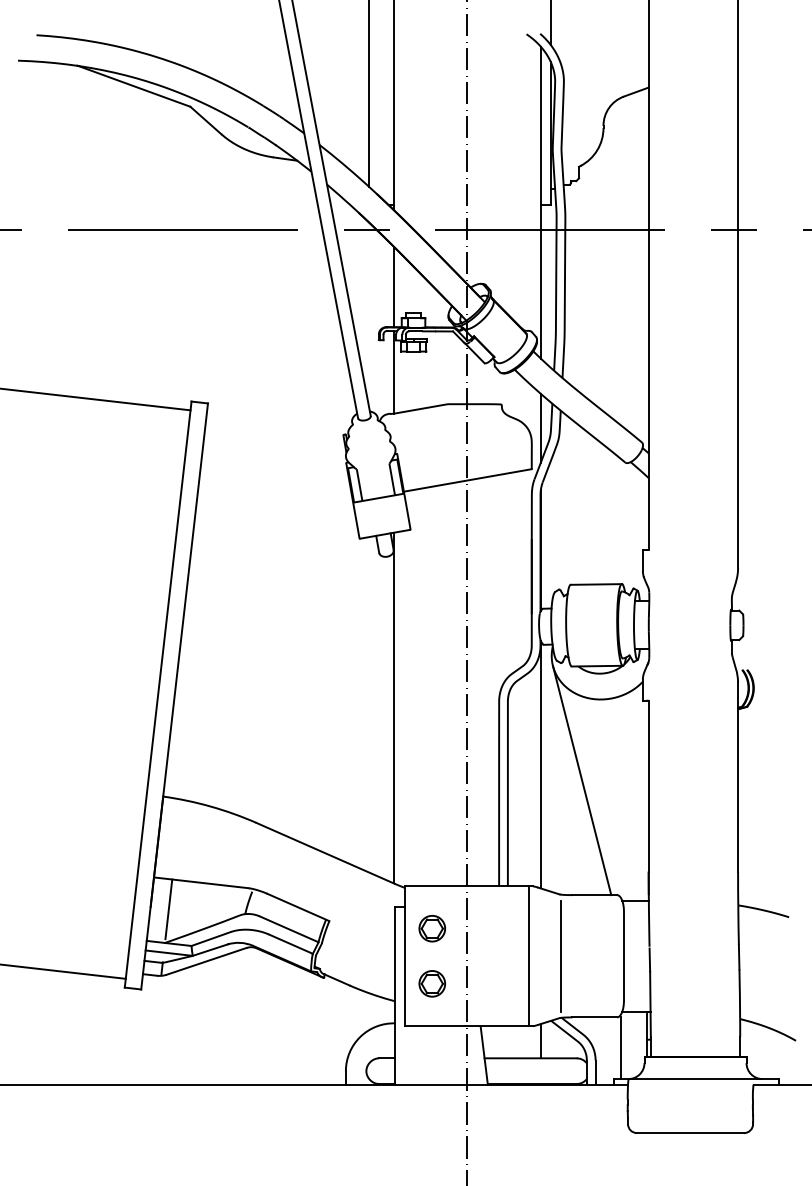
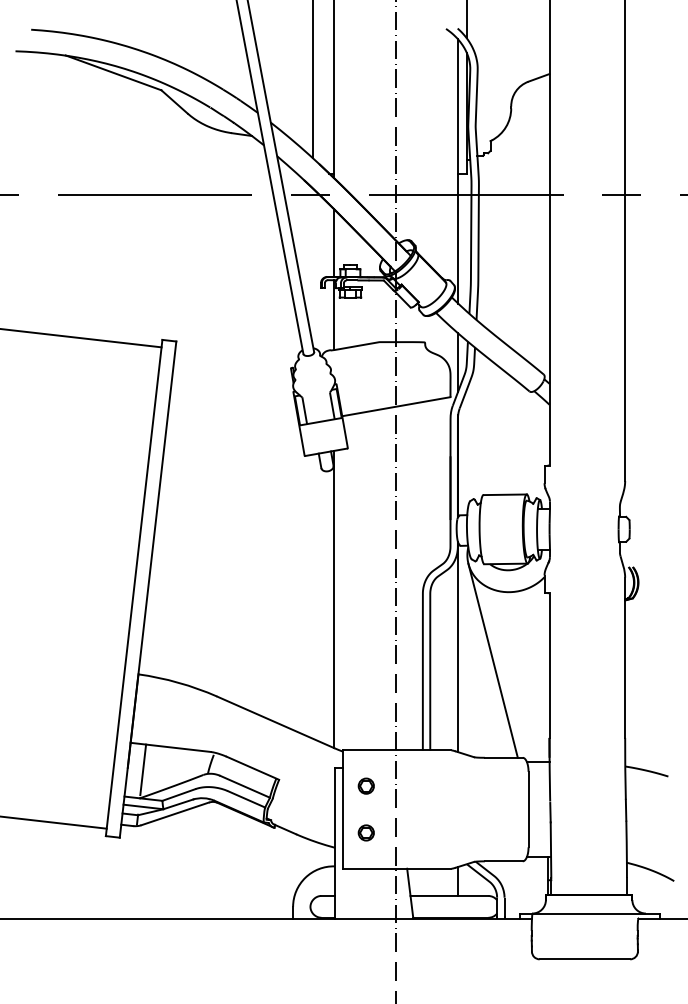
part: (432, 928) -> (366, 786), size x0.7
line: (561, 955) -> (475, 808), removed
line: (529, 956) -> (448, 809), removed
part: (432, 983) -> (366, 832), size x0.7
line: (621, 1048) -> (526, 887), removed

